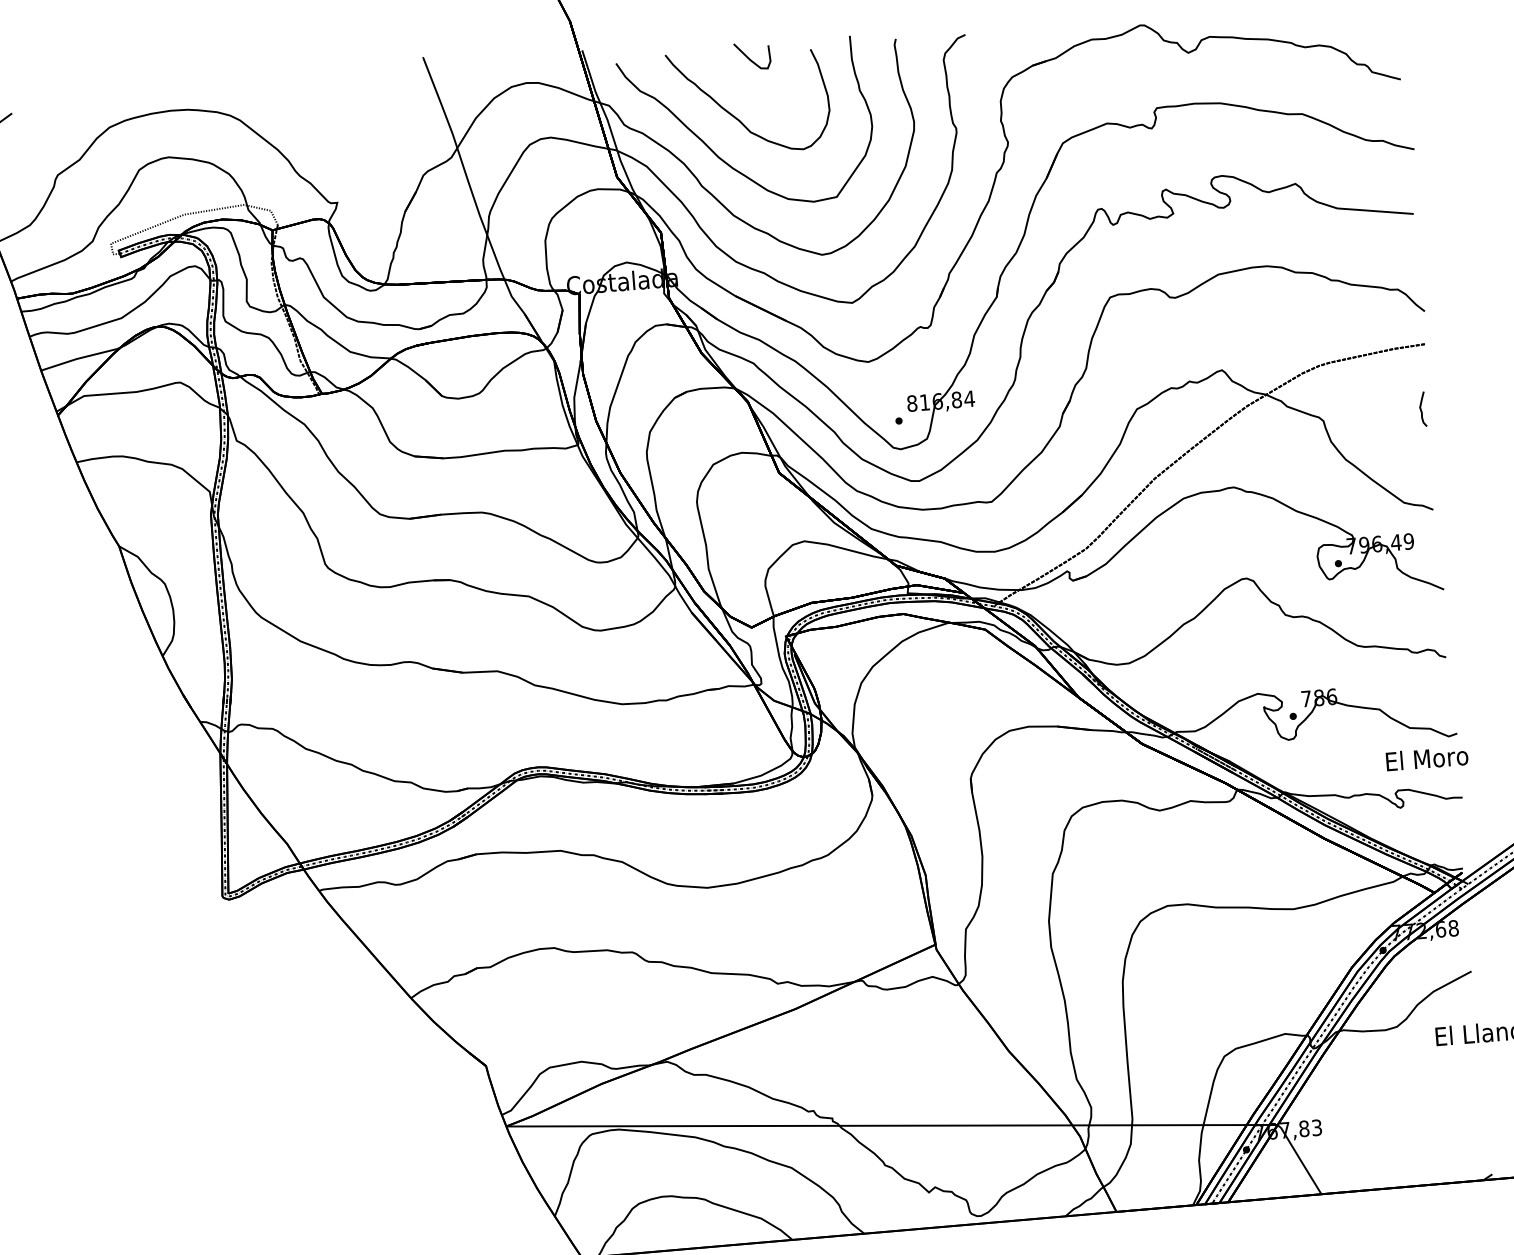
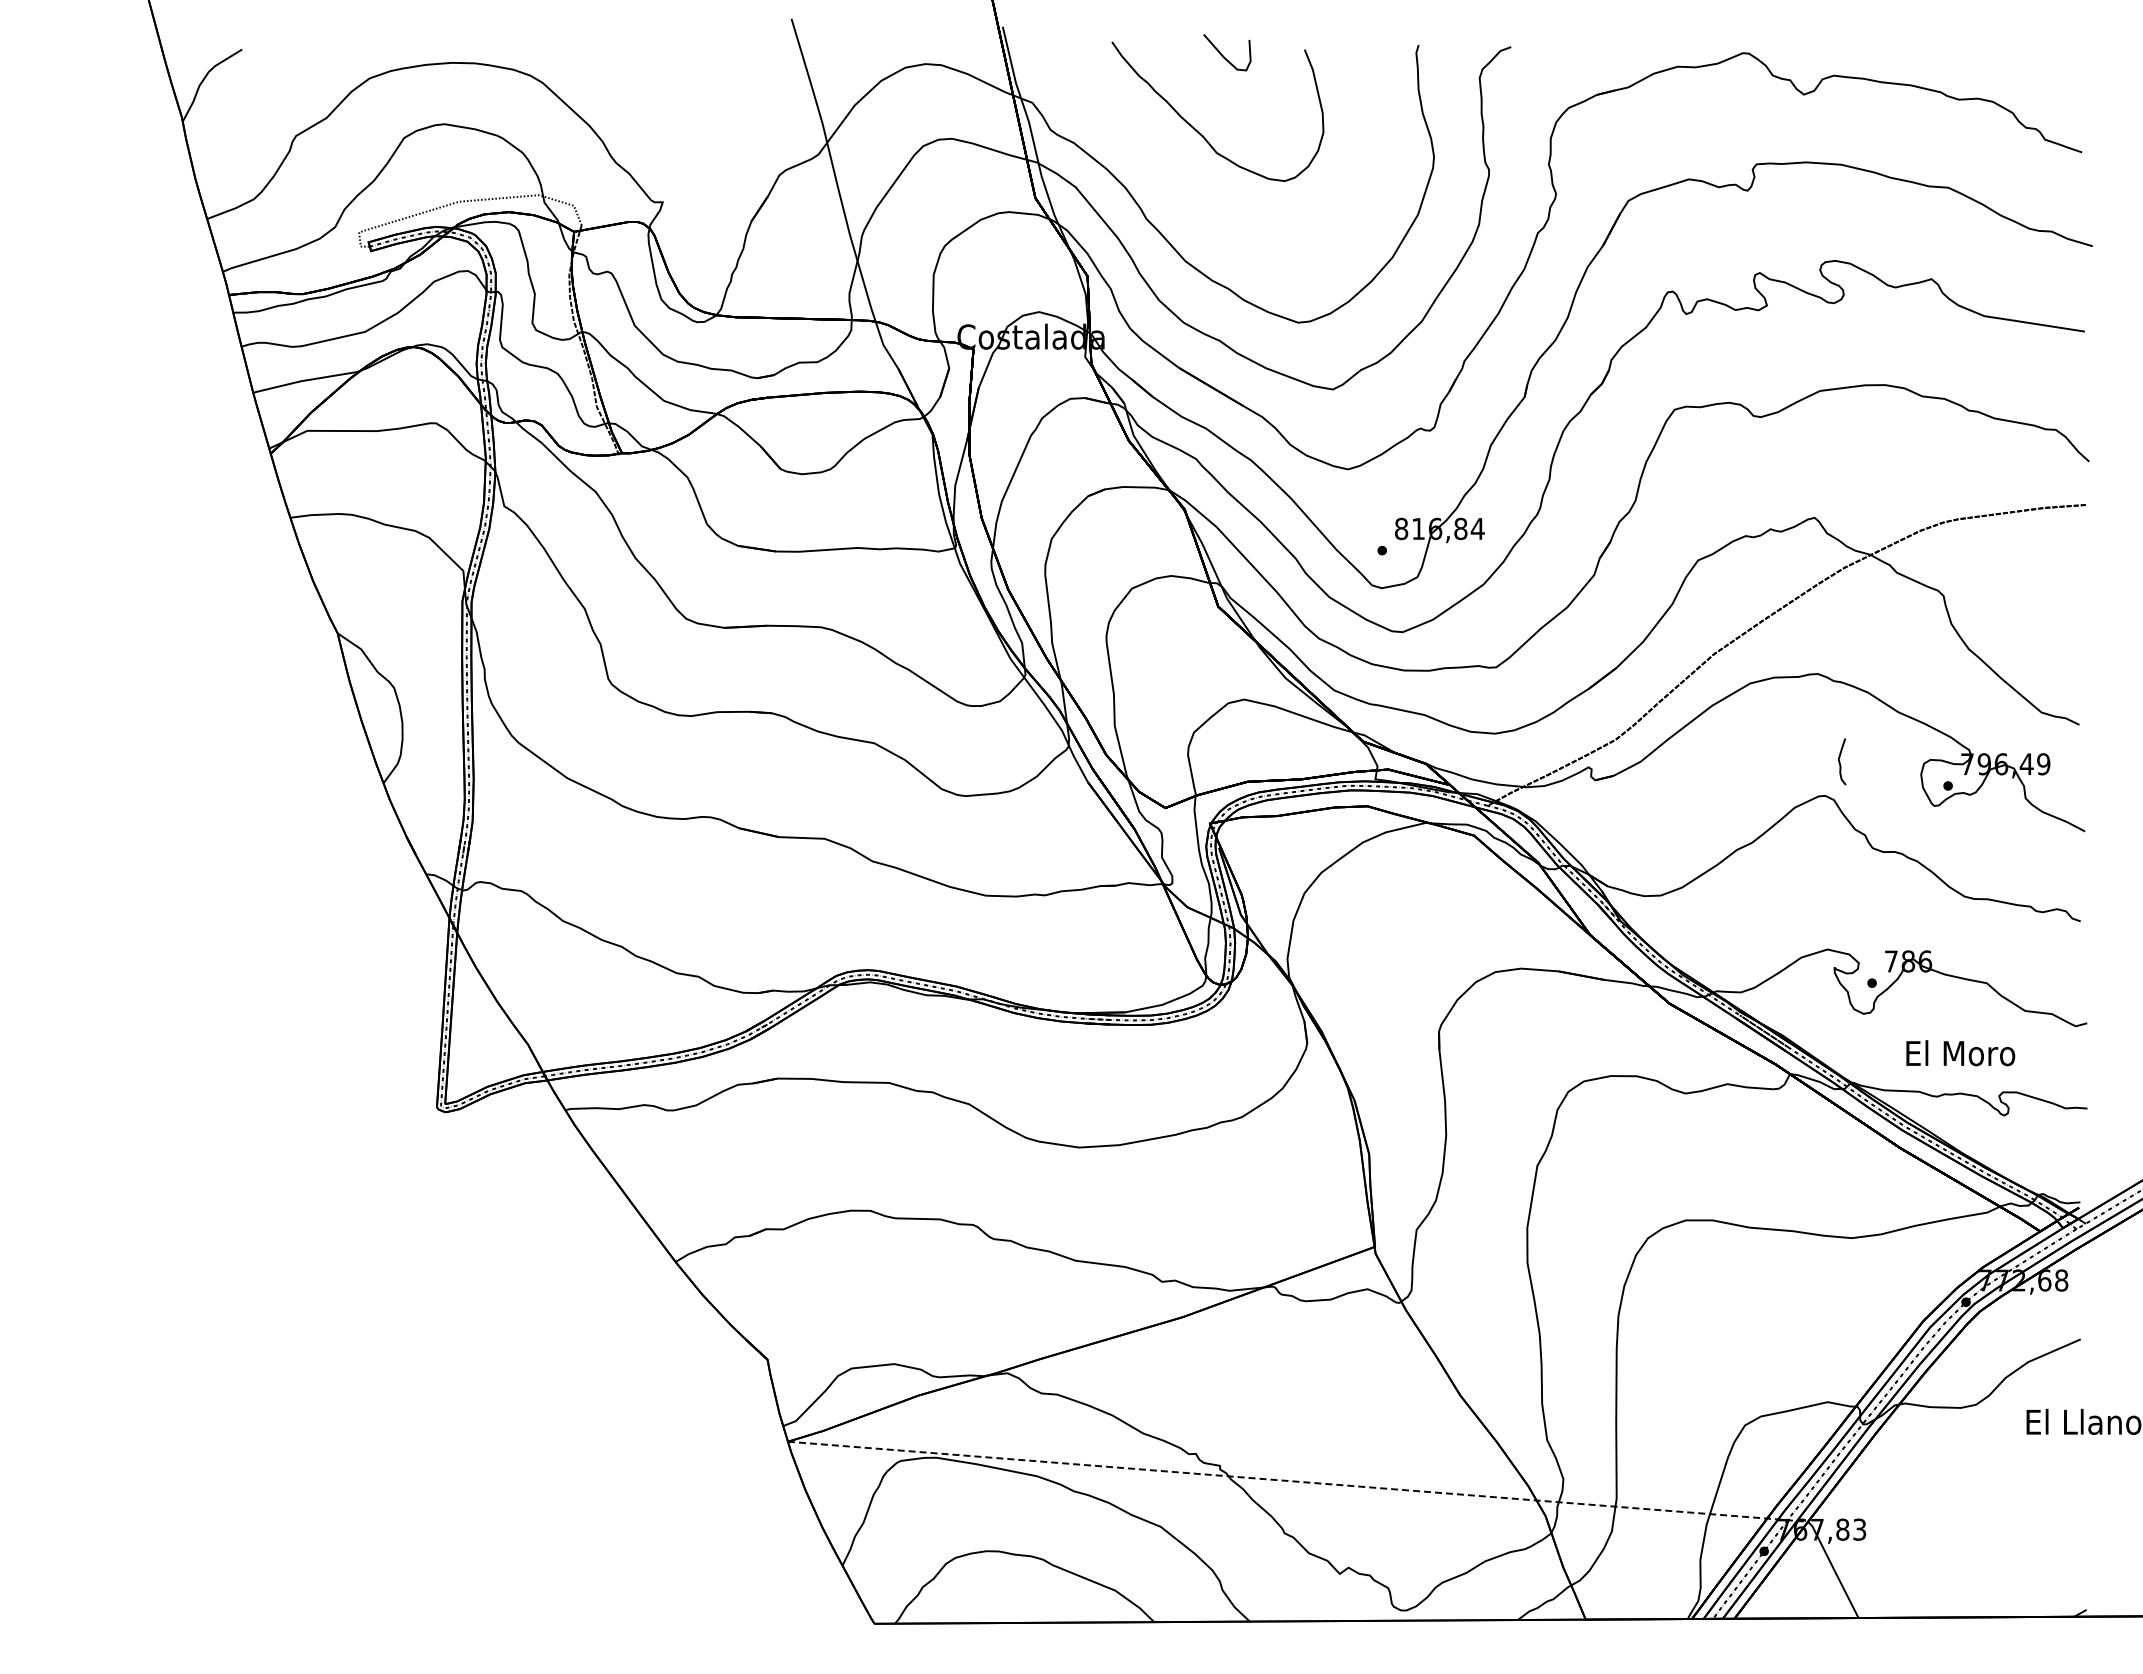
curve: (720, 157) -> (1174, 183), removed
curve: (1421, 409) -> (1840, 761), moved
text: (1427, 758) -> (1960, 1053), moved
line: (891, 1125) -> (1297, 1481), solid -> dashed

